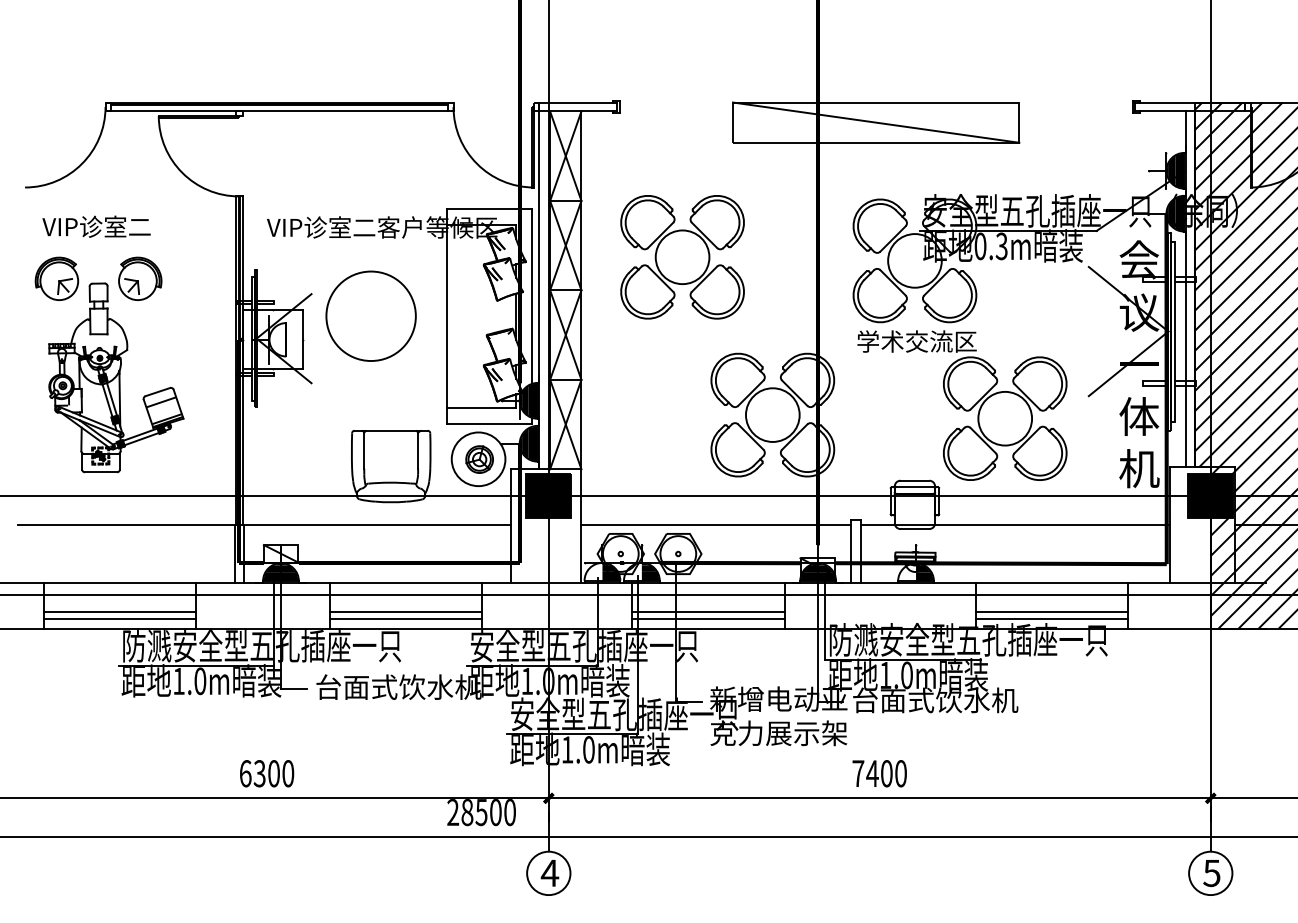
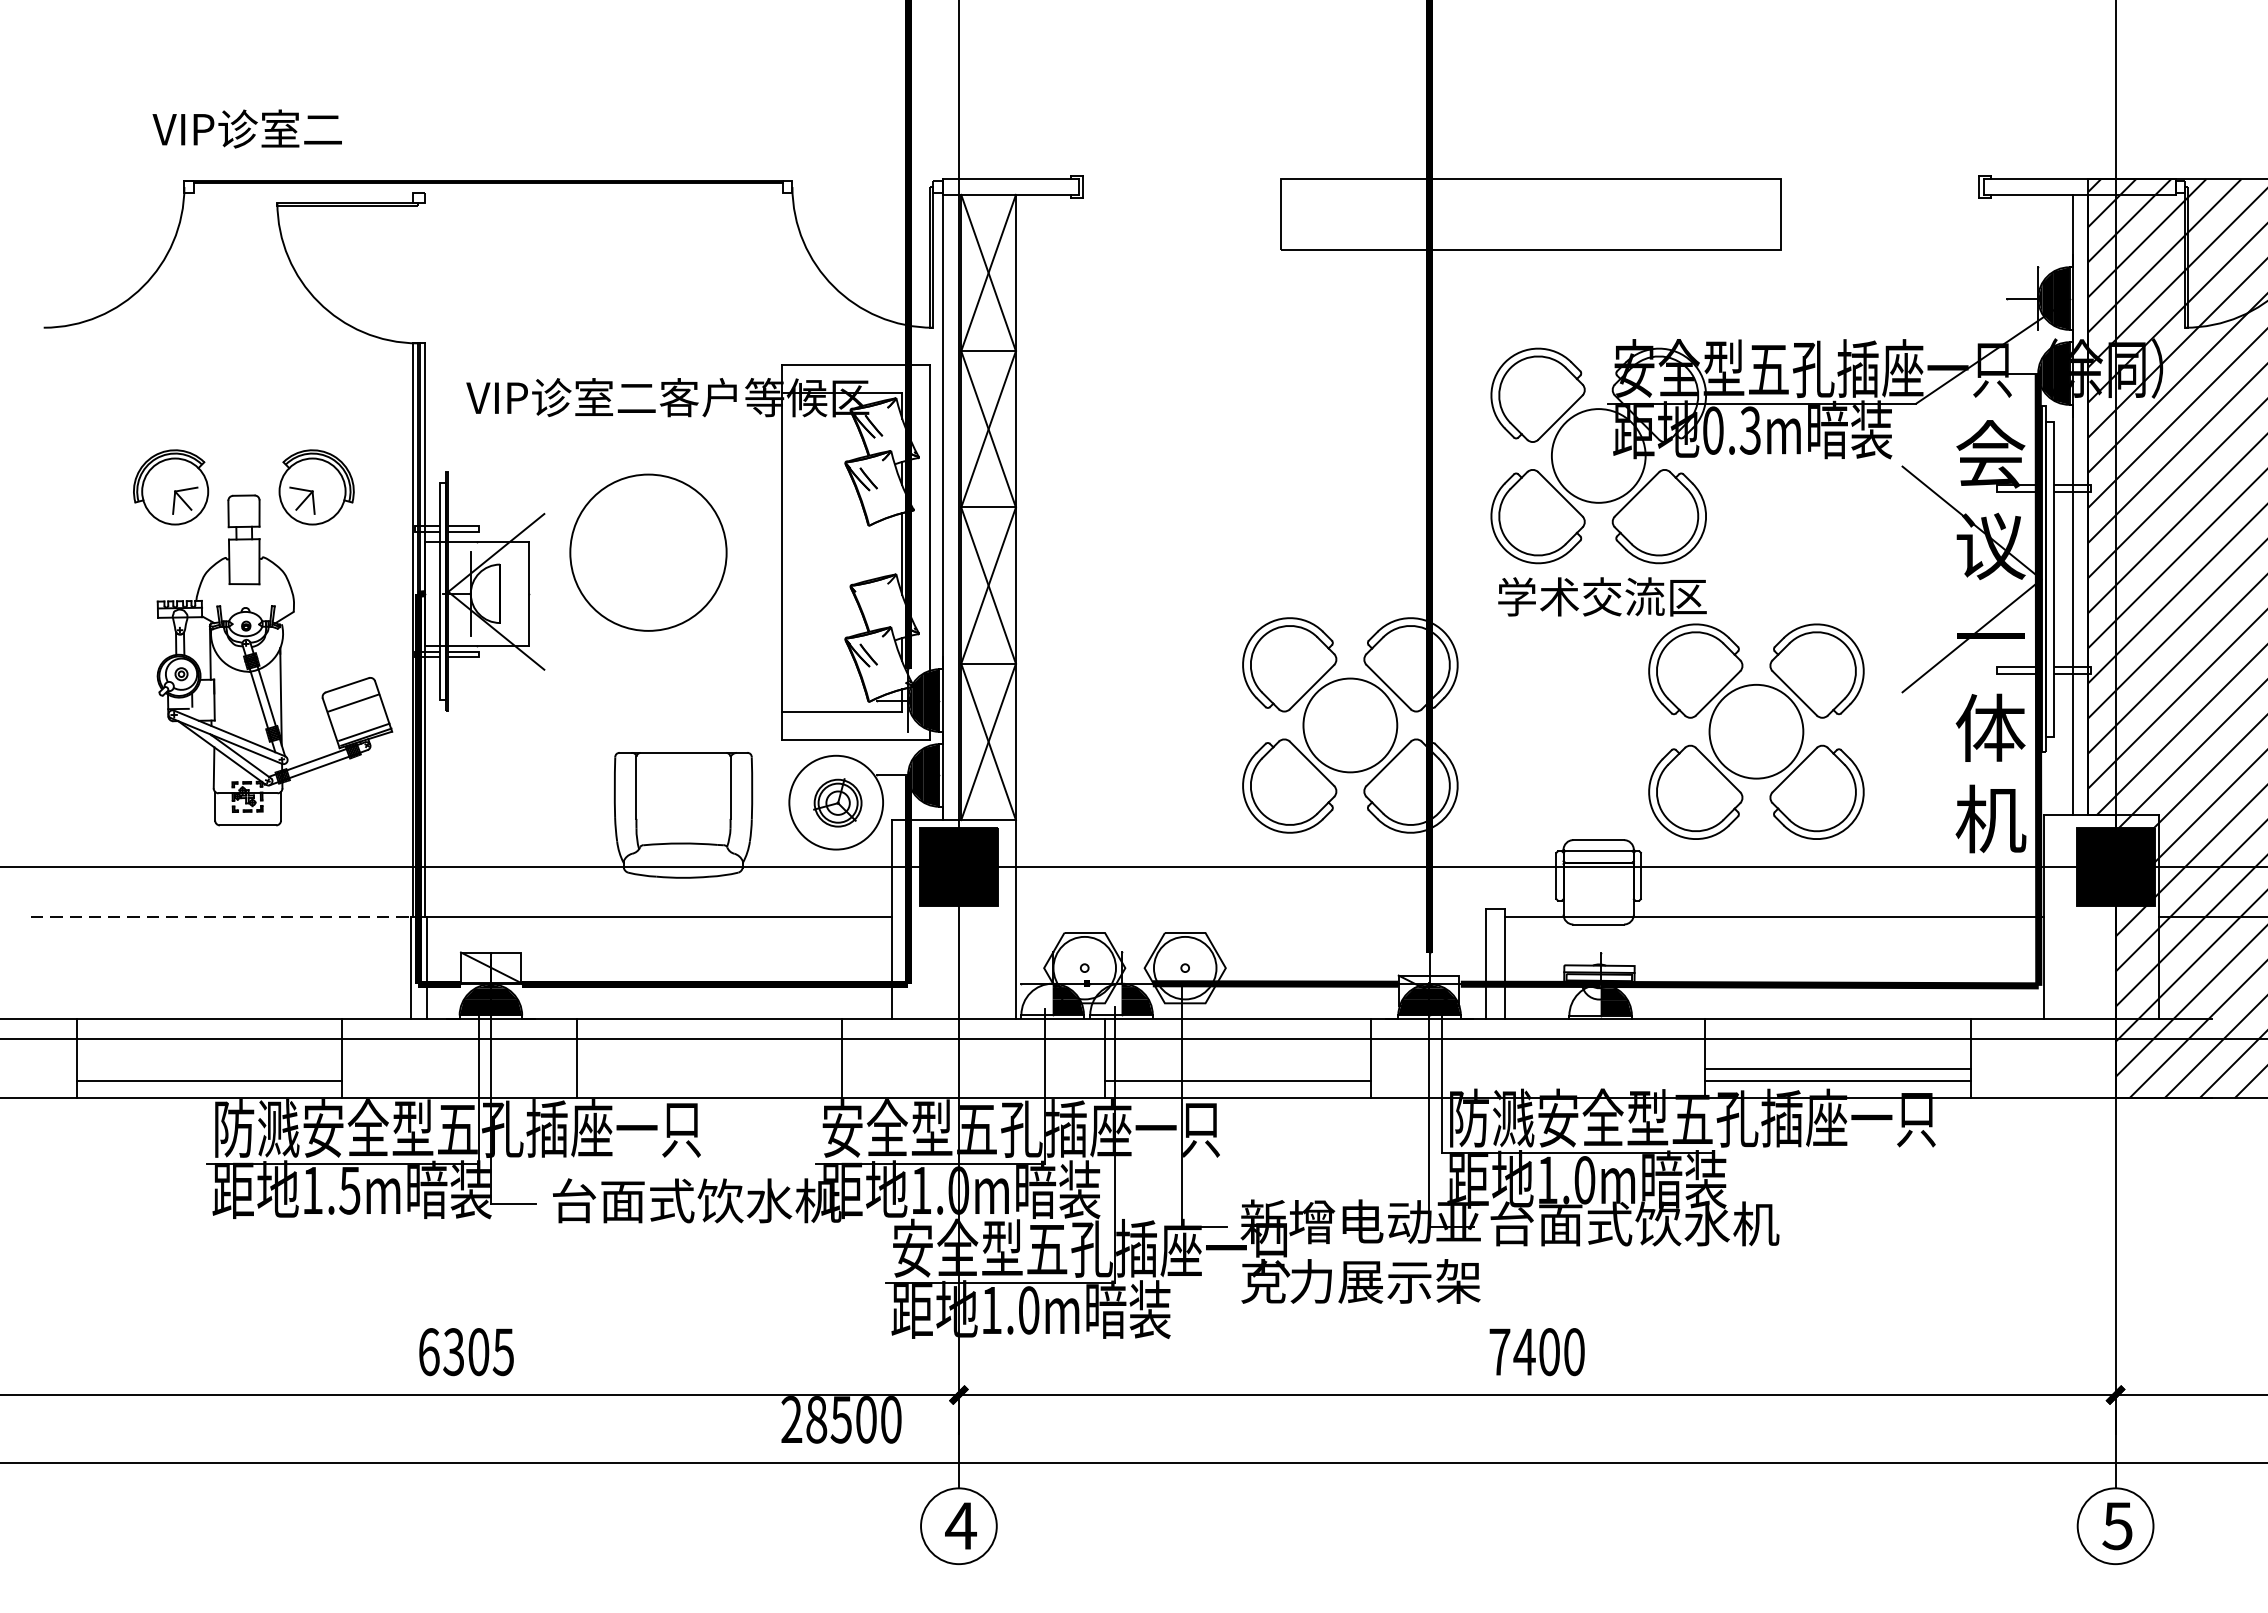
line: (276, 110) -> (483, 193), removed
line: (876, 122) -> (1531, 214), removed
text: (96, 226) -> (247, 128), moved
part: (682, 257) -> (1192, 450), removed
part: (109, 364) -> (262, 637), moved
line: (126, 524) -> (220, 916), solid -> dashed
line: (715, 524) -> (1250, 916), removed
line: (119, 611) -> (208, 1068), removed
line: (406, 611) -> (710, 1068), removed
line: (708, 611) -> (1237, 1068), removed
line: (406, 618) -> (710, 1080), removed
text: (200, 681) -> (350, 1190), 1.0m -> 1.5m
text: (288, 773) -> (504, 1351), 6300 -> 6305

